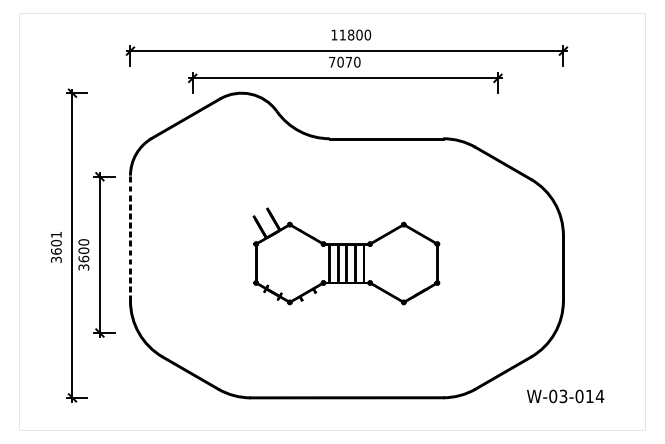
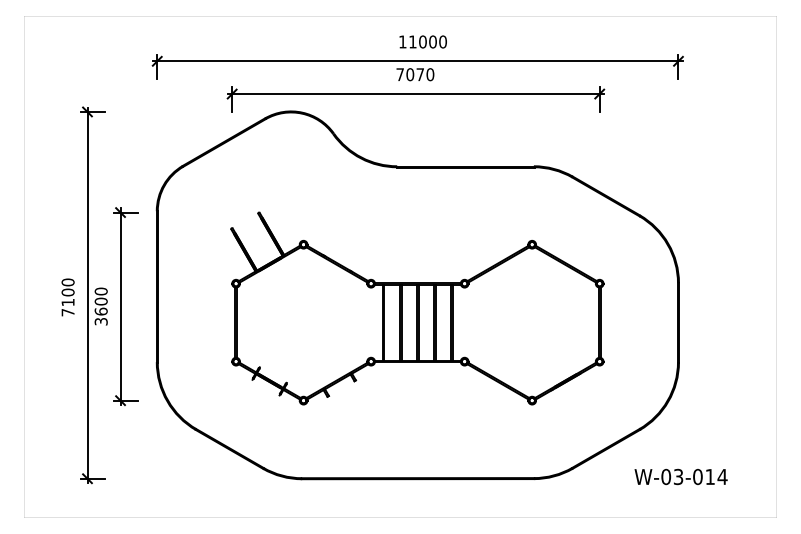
text: (350, 34) -> (422, 41), 11800 -> 11000
line: (130, 238) -> (157, 286), dashed -> solid
text: (55, 247) -> (67, 297), 3601 -> 7100
part: (346, 256) -> (417, 308), size x1.67

